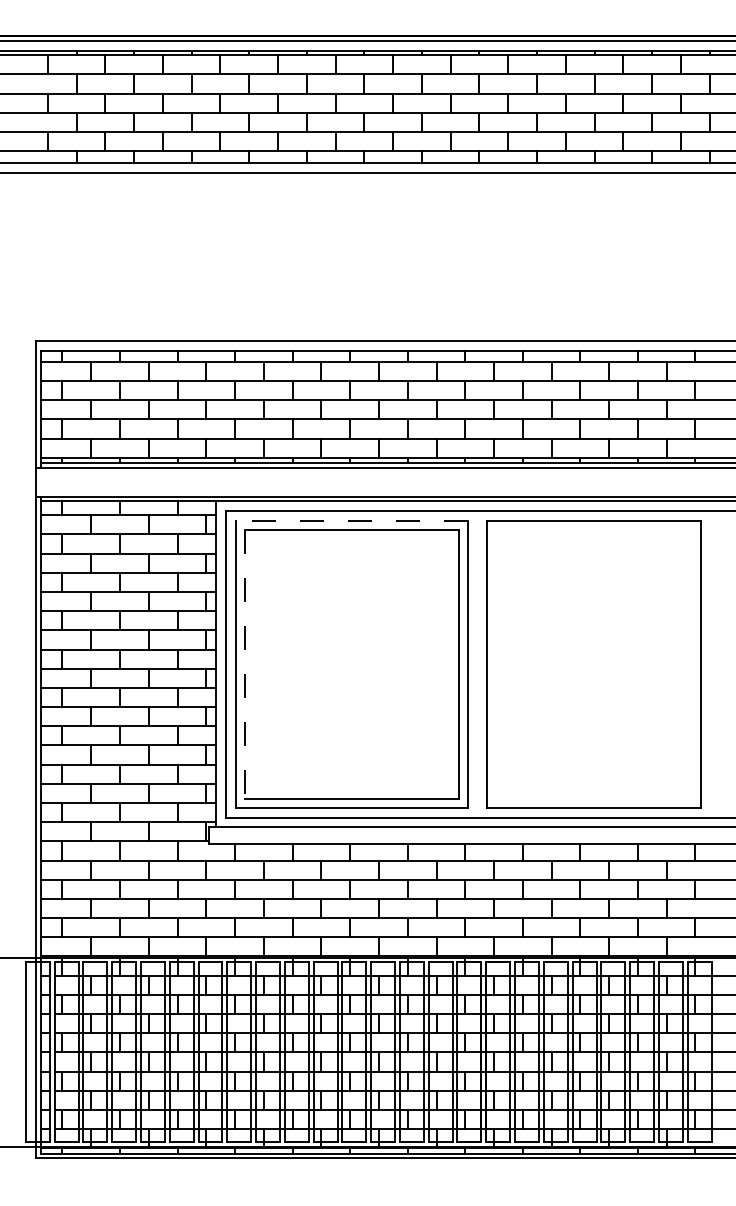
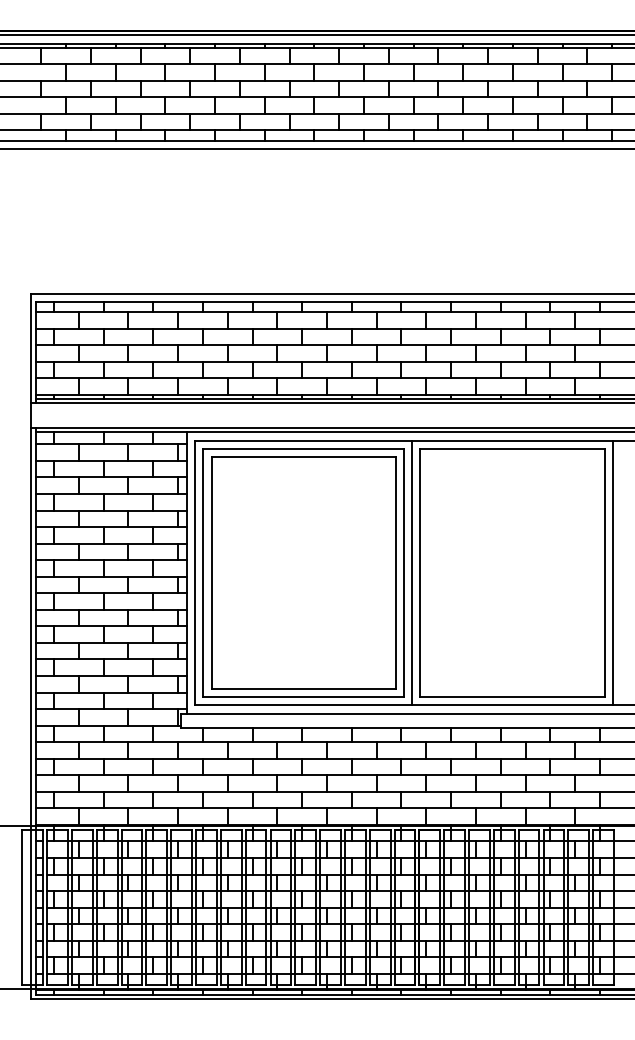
line: (351, 520) -> (303, 448), dashed -> solid
line: (478, 663) -> (412, 572), added
line: (710, 663) -> (612, 572), added
line: (245, 665) -> (211, 573), dashed -> solid

